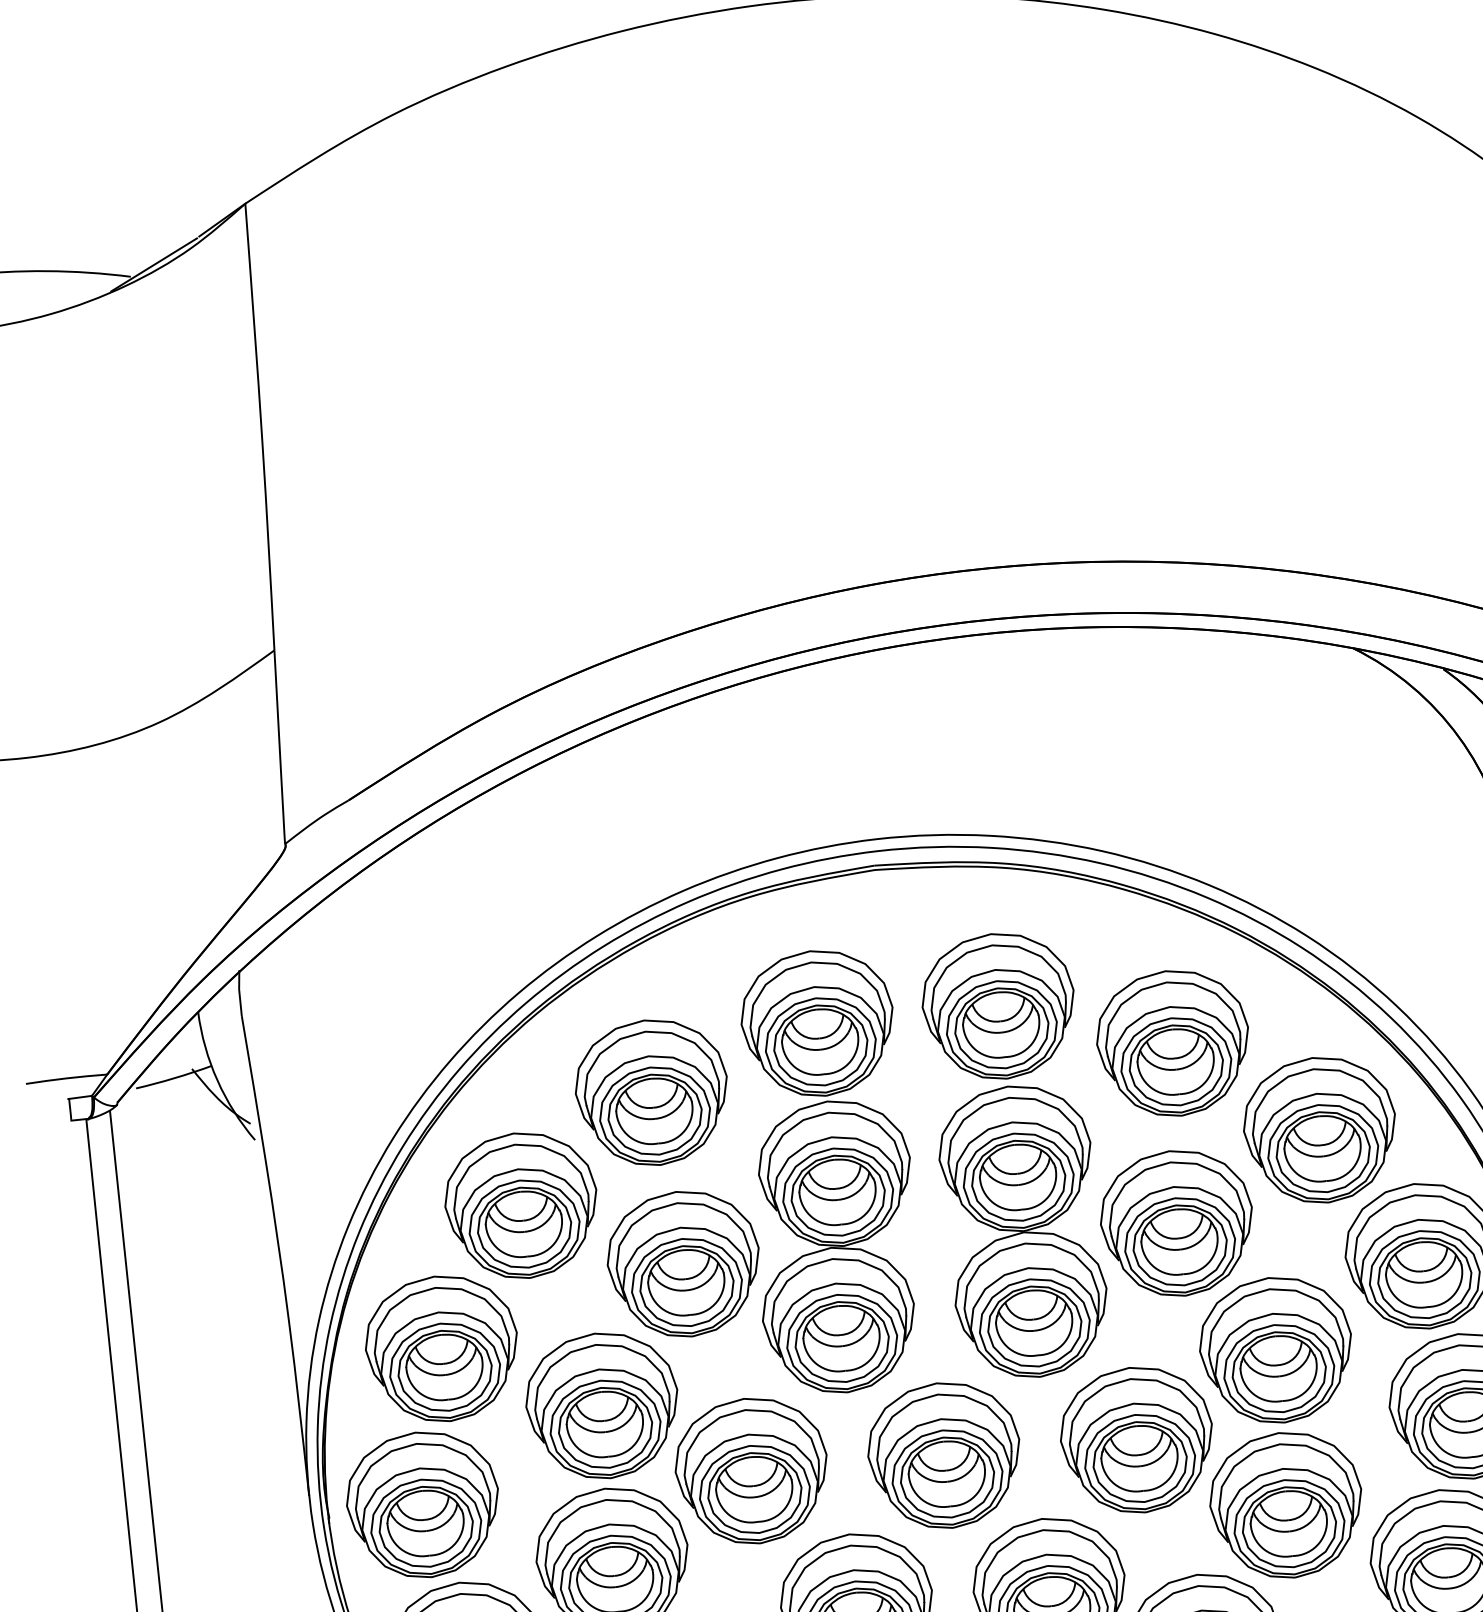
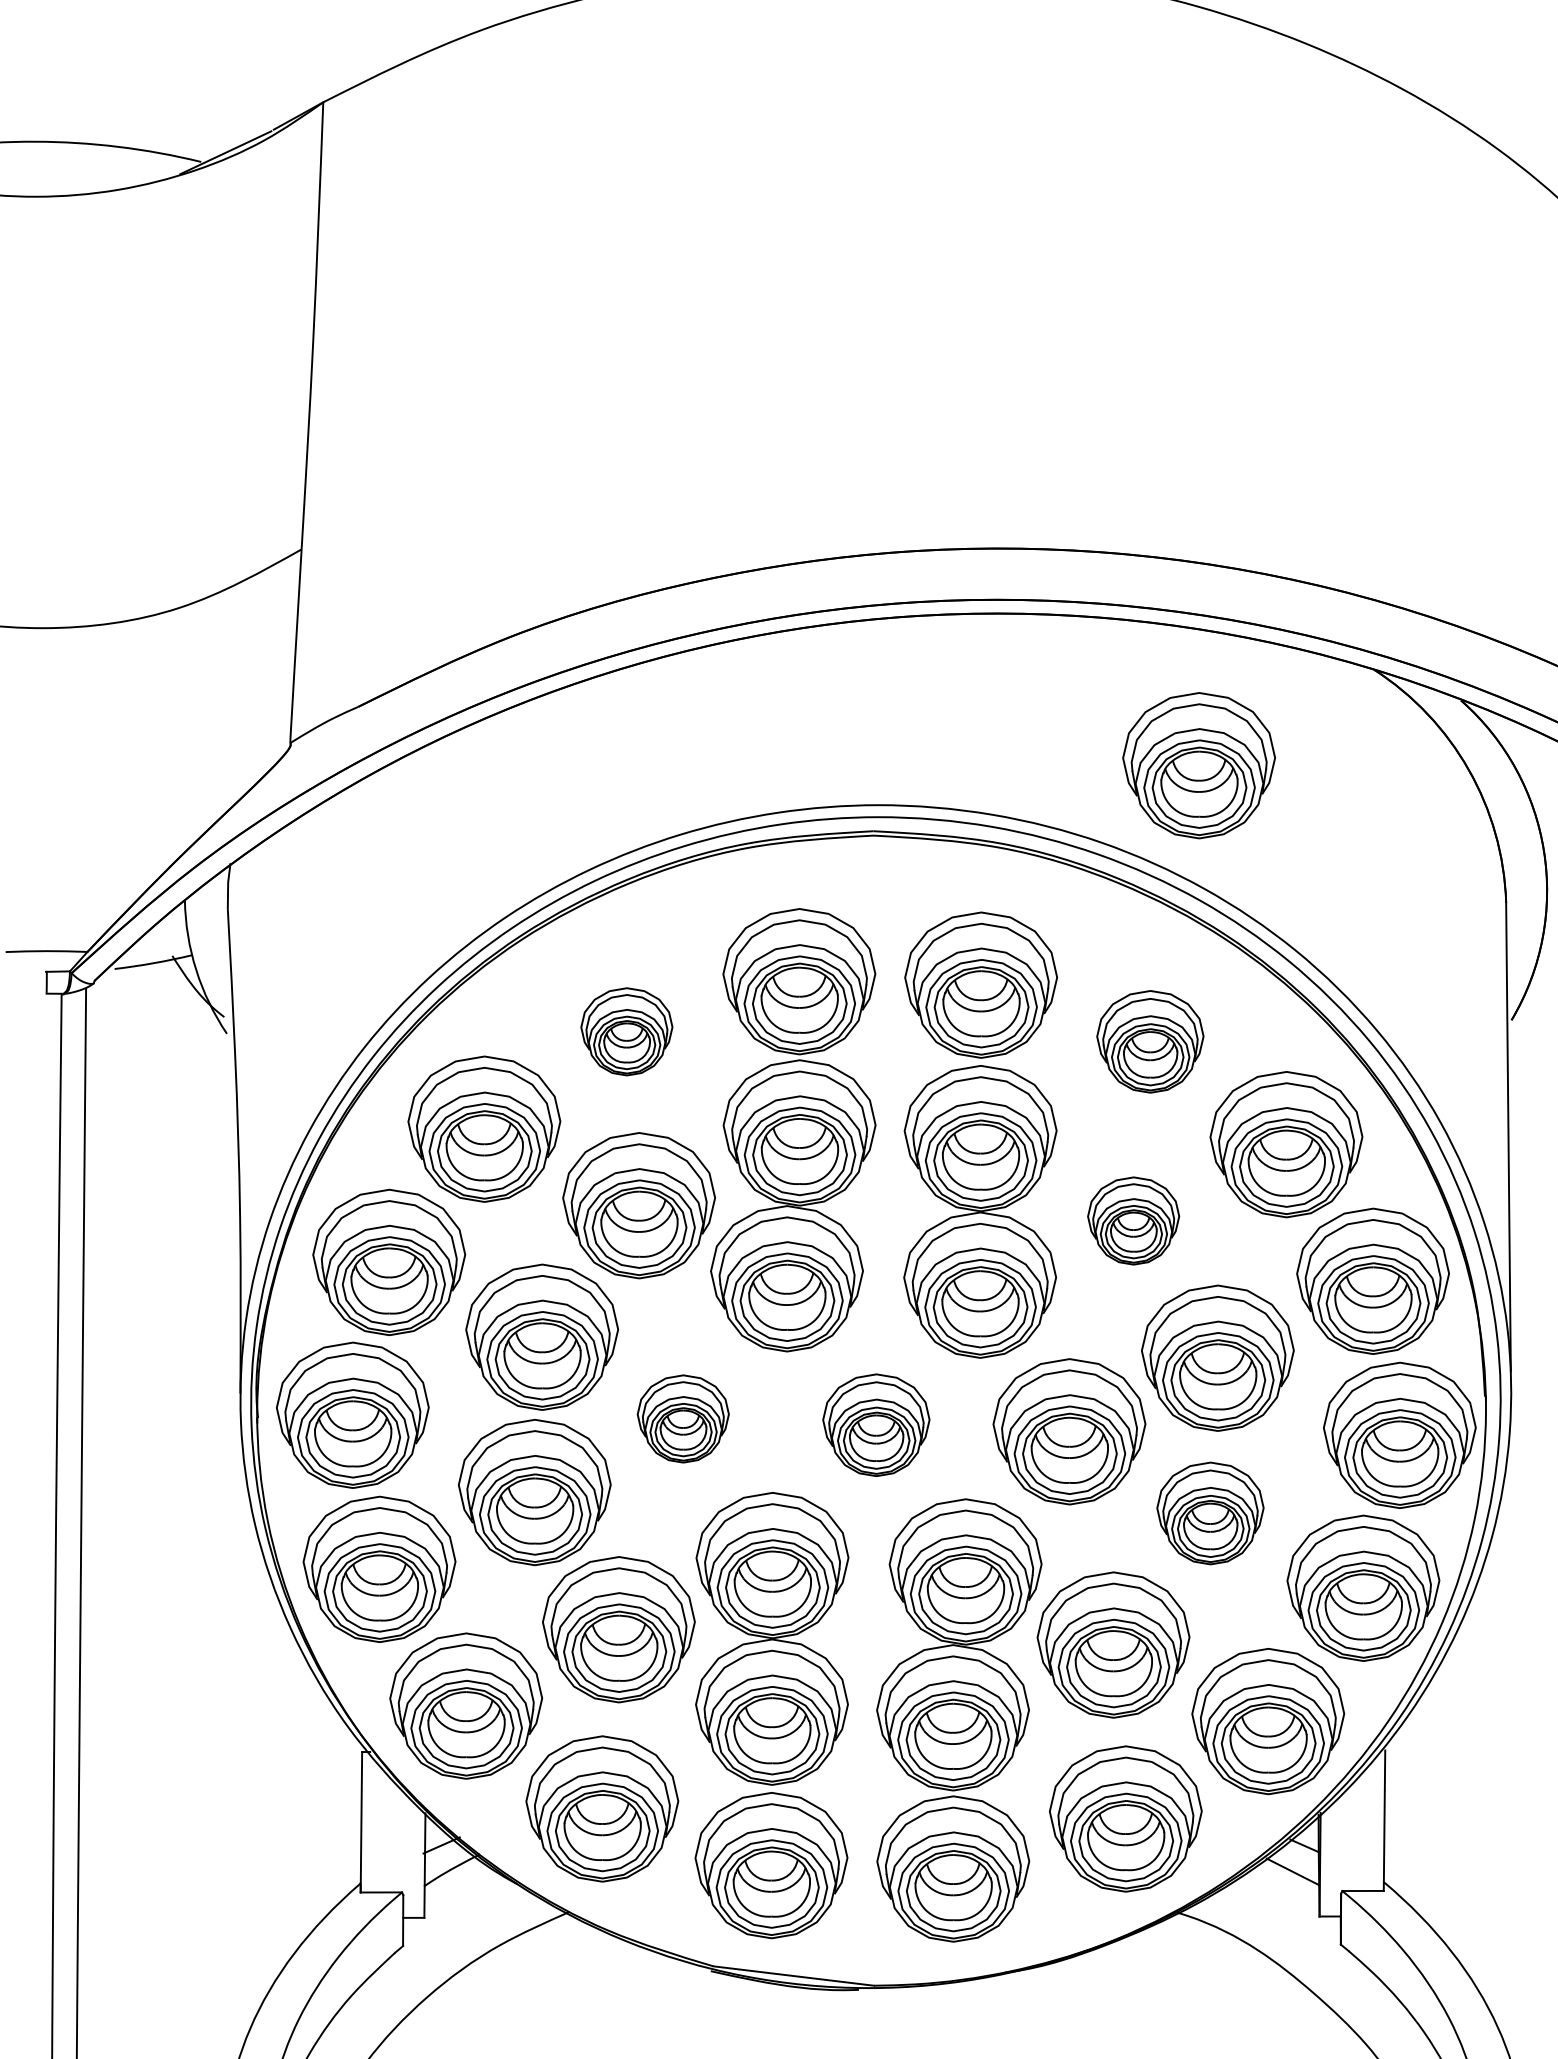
part: (1190, 763) -> (1198, 765), added
part: (1173, 1043) -> (1150, 1041), size x0.7
part: (651, 1092) -> (626, 1031), size x0.6
part: (1176, 1222) -> (1133, 1220), size x0.6
part: (944, 1454) -> (876, 1424), size x0.7
part: (752, 1470) -> (683, 1418), size x0.6
part: (1286, 1505) -> (1210, 1513), size x0.7

